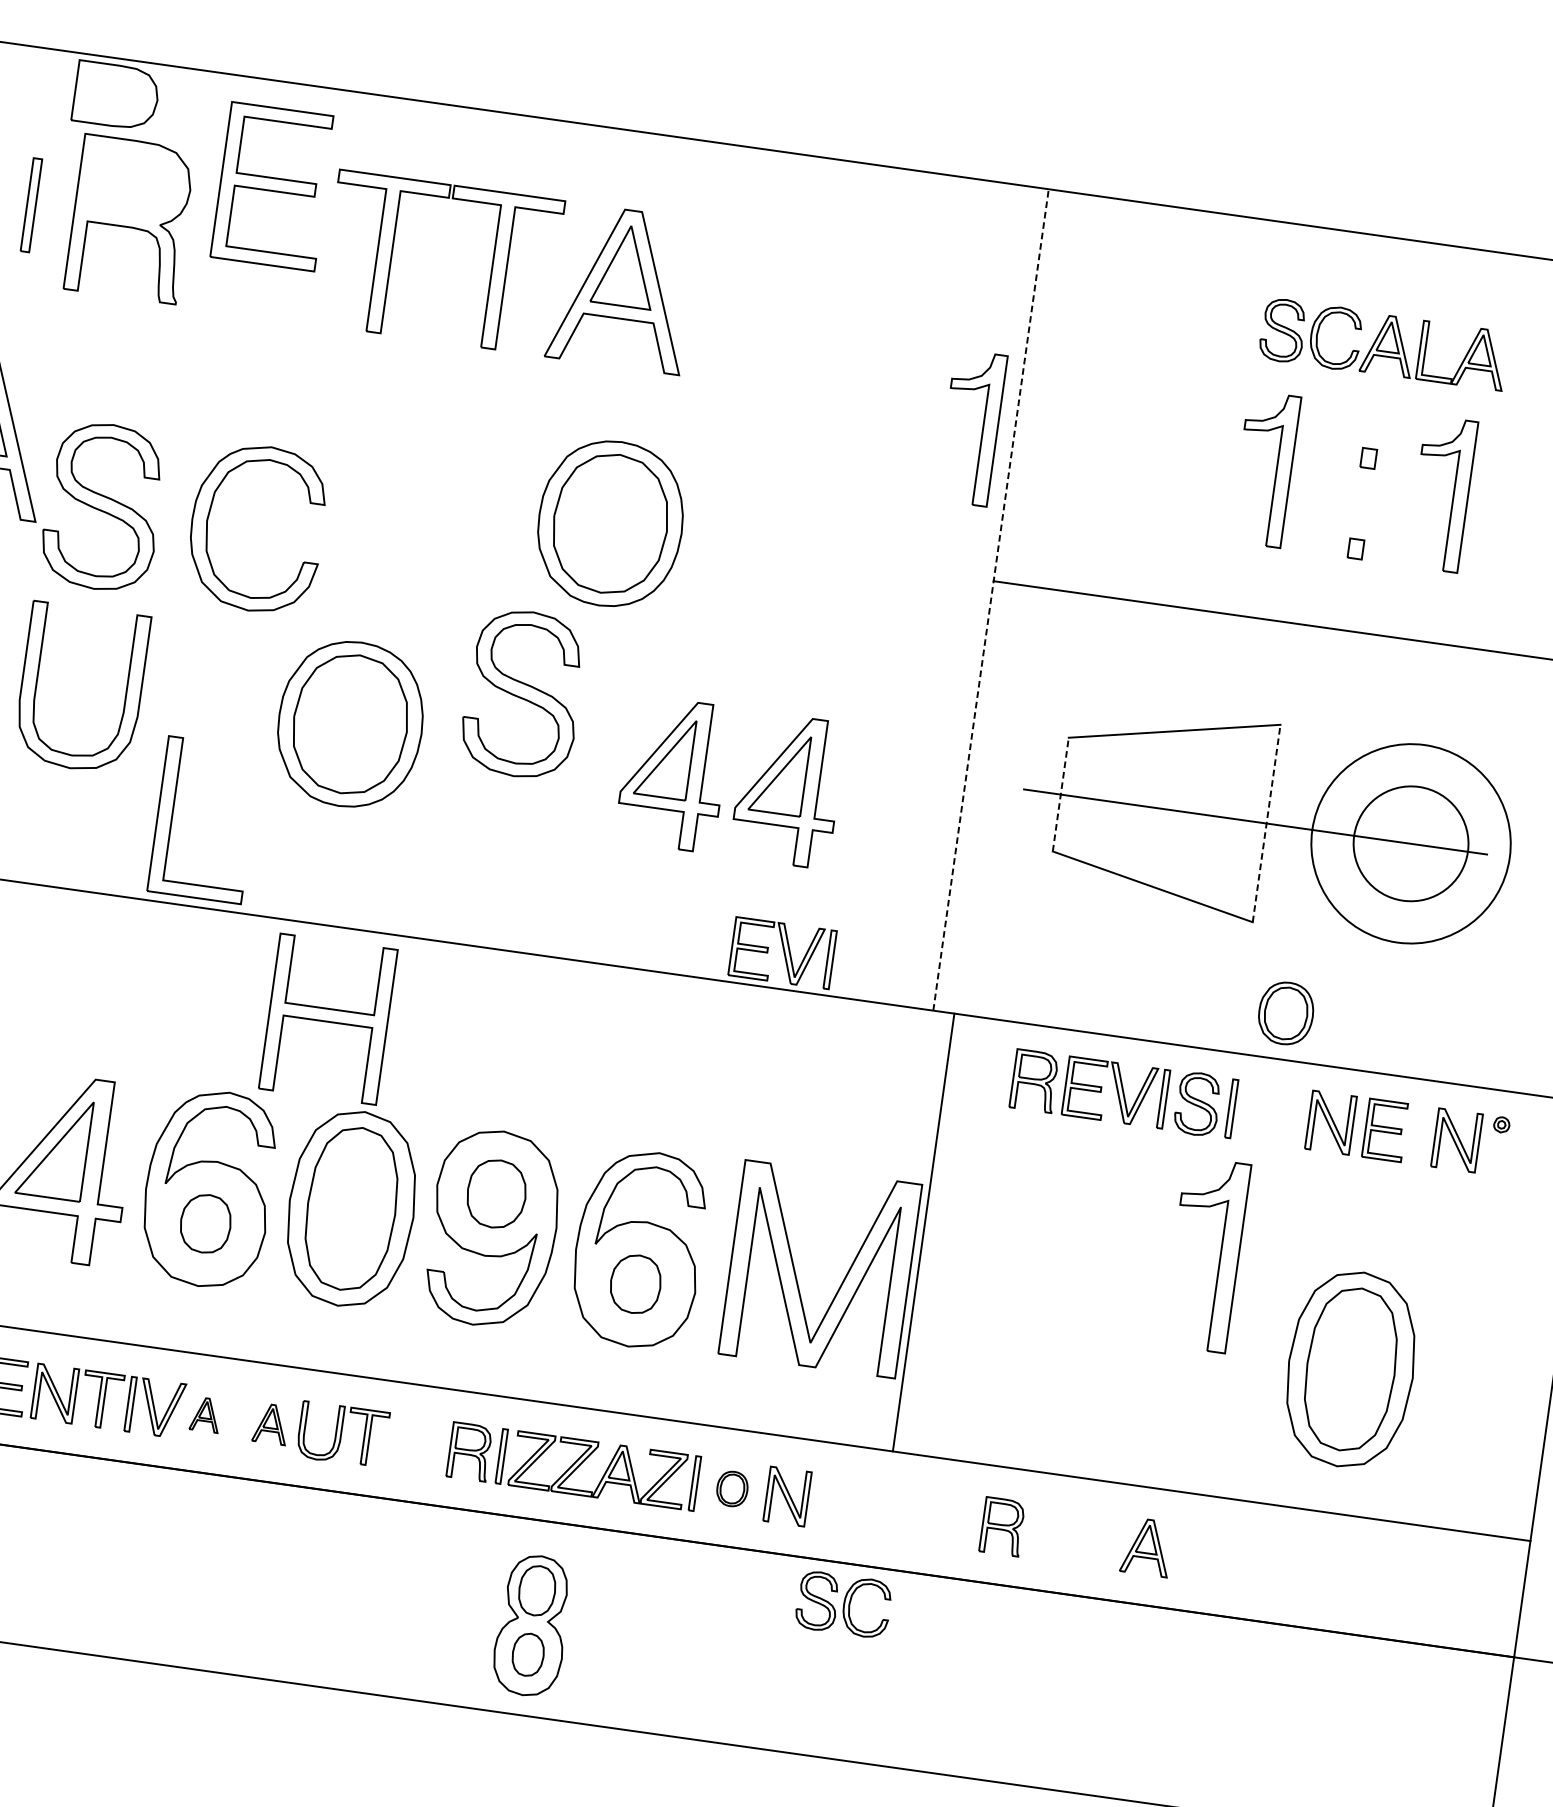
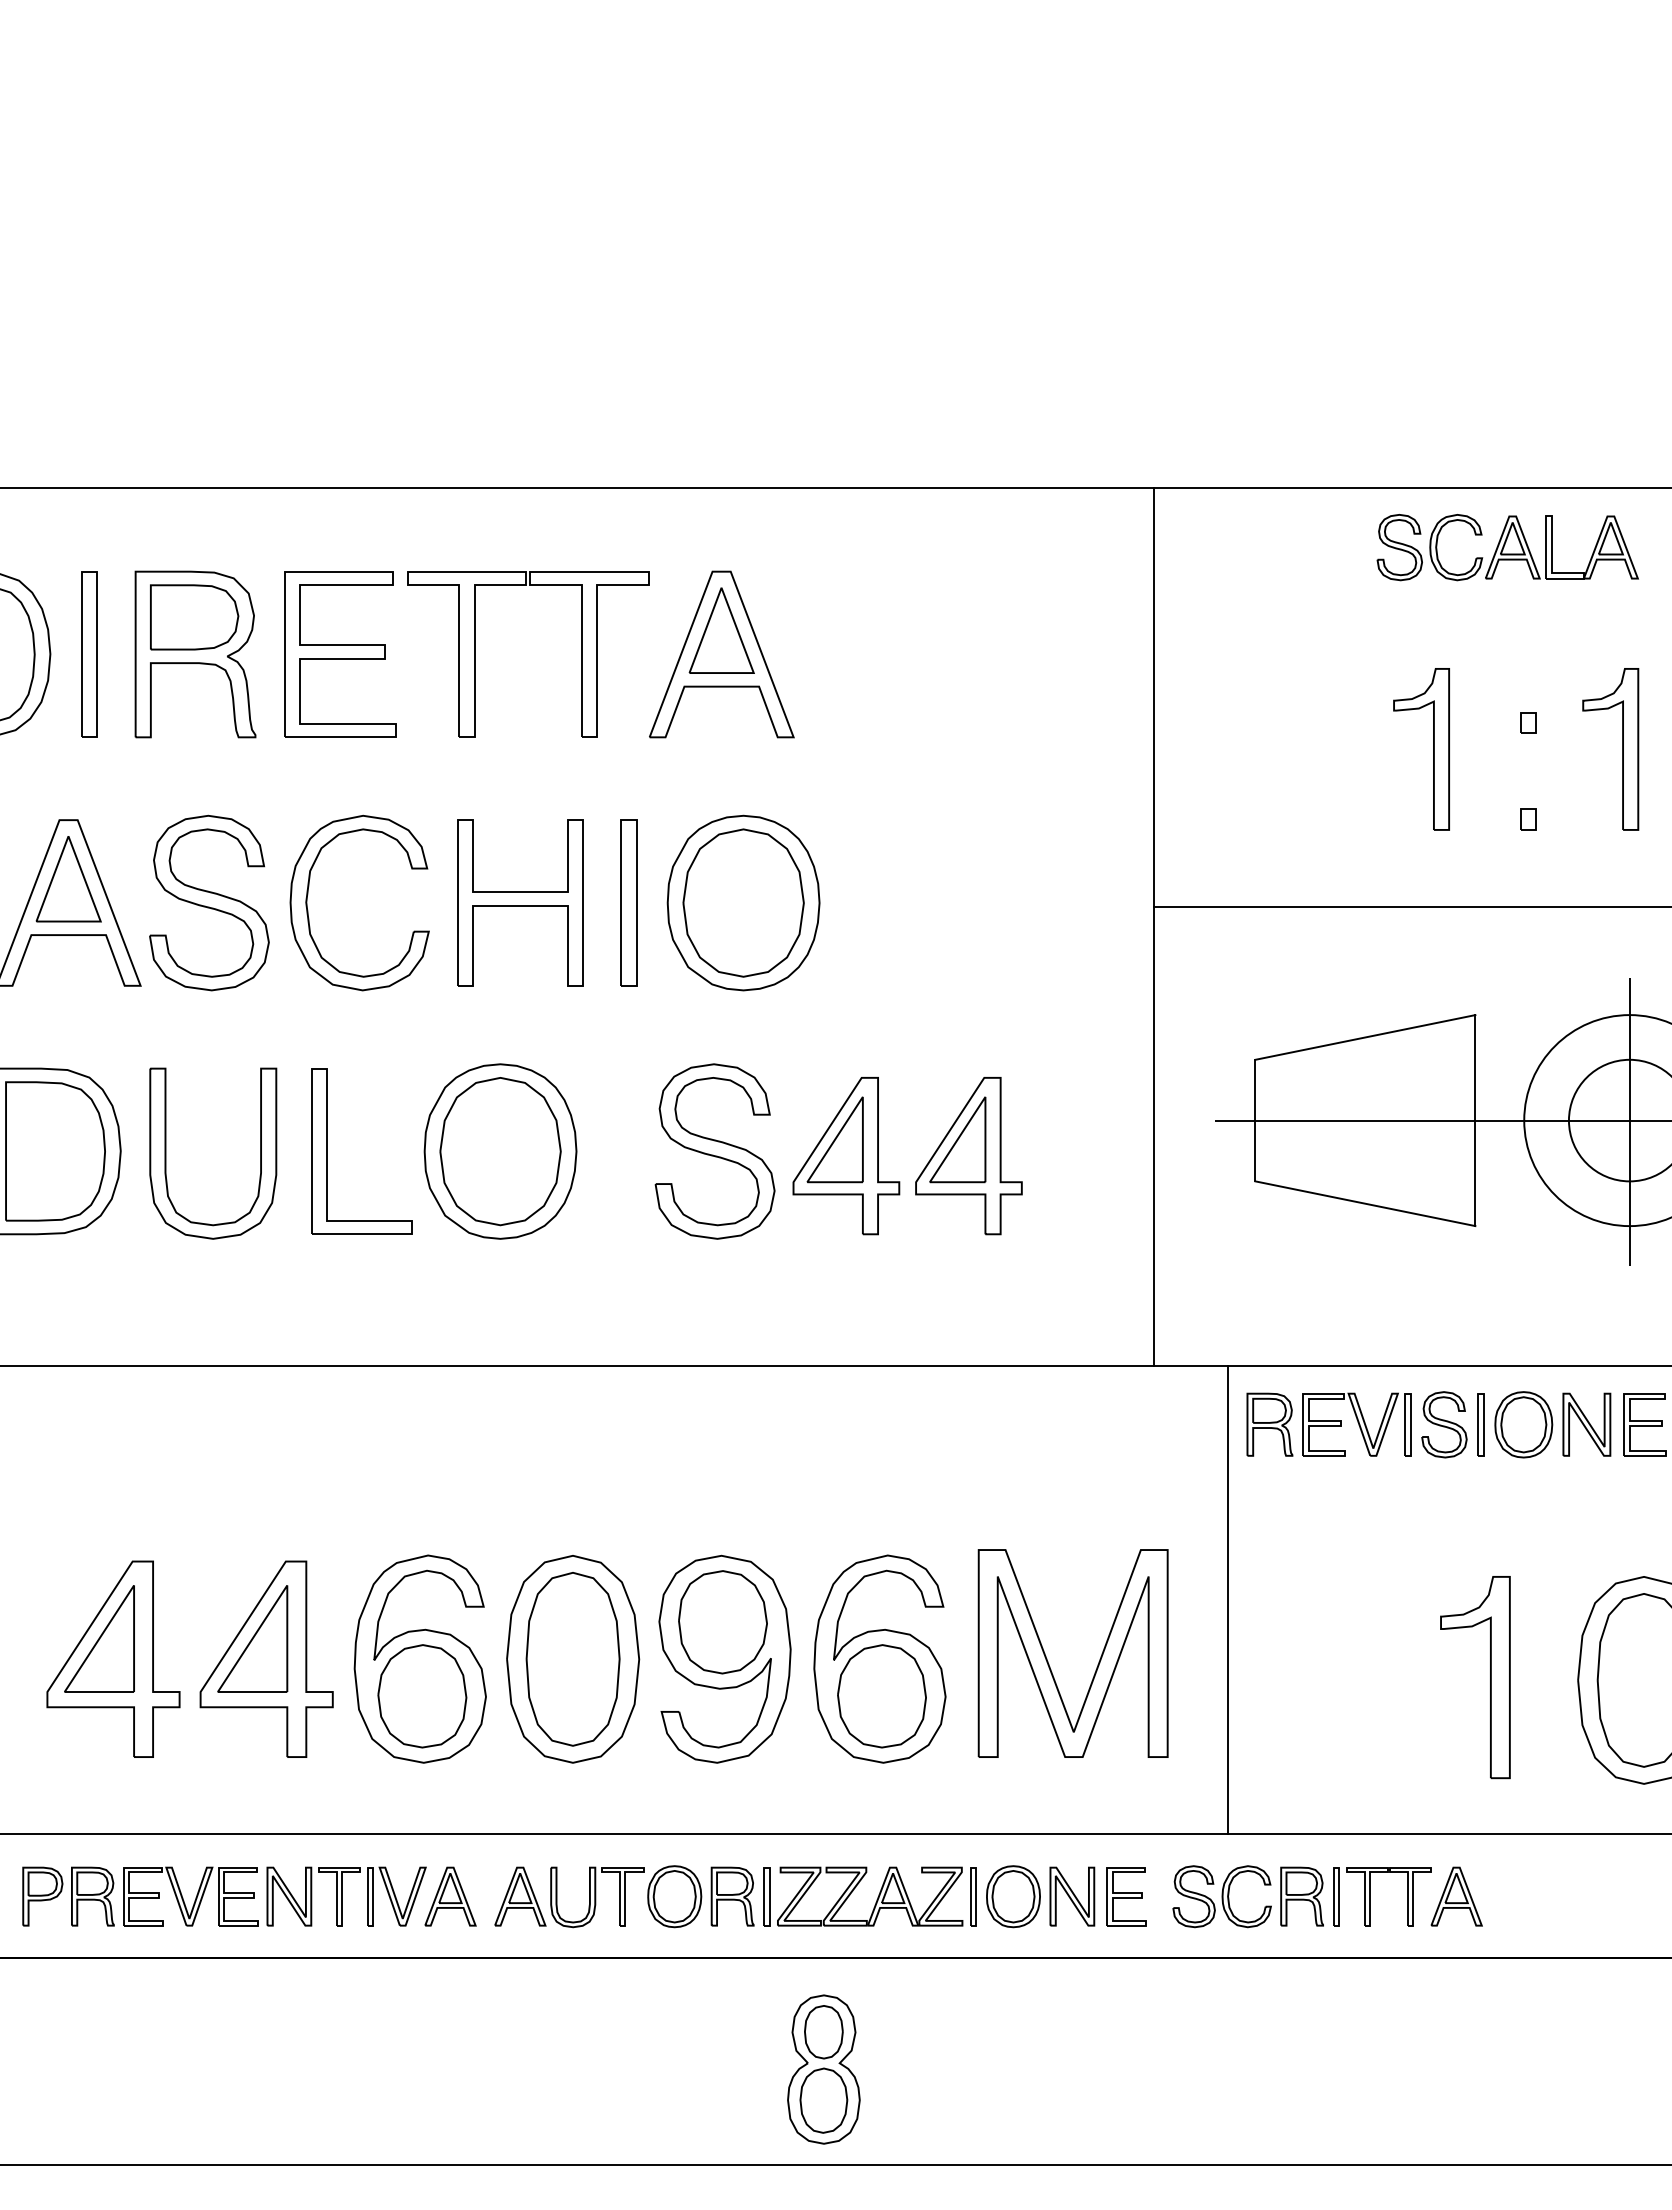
part: (116, 95) -> (194, 617), moved
part: (273, 186) -> (340, 654), moved
part: (31, 205) -> (89, 654), size x1.67
part: (1383, 344) -> (1507, 547), moved
part: (982, 429) -> (1119, 749), removed
part: (103, 506) -> (209, 902), moved
part: (502, 508) -> (628, 902), added
part: (210, 513) -> (308, 894), moved
line: (991, 599) -> (1153, 926), dashed -> solid
part: (522, 694) -> (714, 1151), moved
line: (1060, 794) -> (1255, 1120), dashed -> solid
part: (172, 815) -> (327, 1151), moved
line: (1266, 823) -> (1475, 1120), dashed -> solid
line: (1410, 845) -> (1629, 1122), added
part: (782, 952) -> (986, 1327), removed
part: (1285, 1013) -> (1523, 1424), moved
part: (328, 1018) -> (520, 902), moved
part: (496, 1194) -> (722, 1622), size x1.43
part: (205, 1223) -> (422, 1696), size x1.67
line: (924, 1232) -> (1228, 1599), moved
part: (1220, 1256) -> (1490, 1677), moved
part: (635, 1284) -> (881, 1696), size x1.67
part: (205, 1414) -> (450, 1896), size x1.67
part: (271, 1423) -> (520, 1896), size x1.43
part: (415, 1444) -> (674, 1896), added
part: (732, 1488) -> (1013, 1896), size x1.67
part: (838, 1503) -> (1126, 1896), added
part: (1066, 1535) -> (1370, 1896), added
part: (843, 1604) -> (1221, 1896), moved
part: (527, 1654) -> (823, 2100), size x1.43

